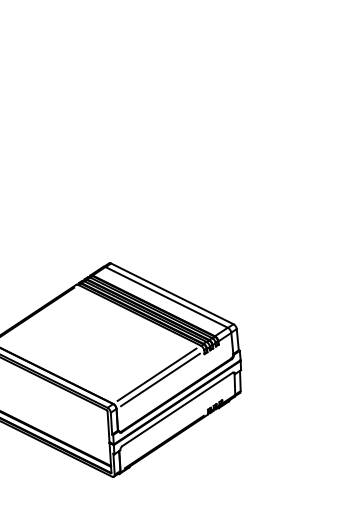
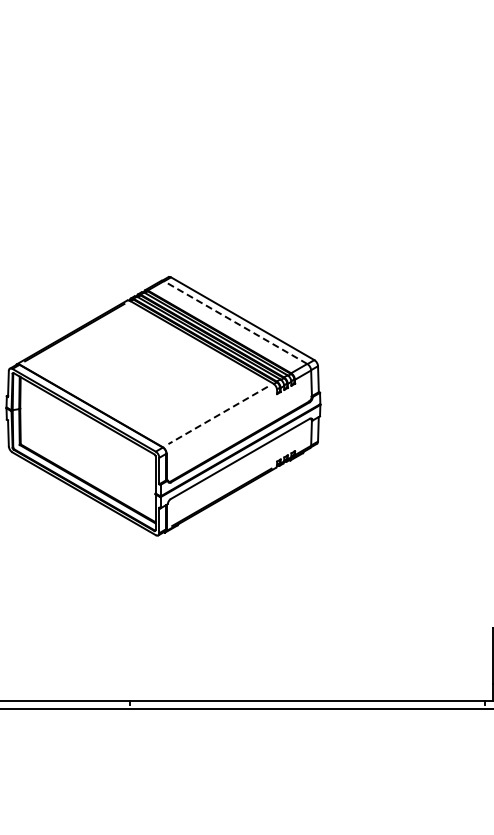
line: (166, 297) -> (235, 322), solid -> dashed
line: (156, 374) -> (217, 415), solid -> dashed
line: (160, 379) -> (221, 421), removed

